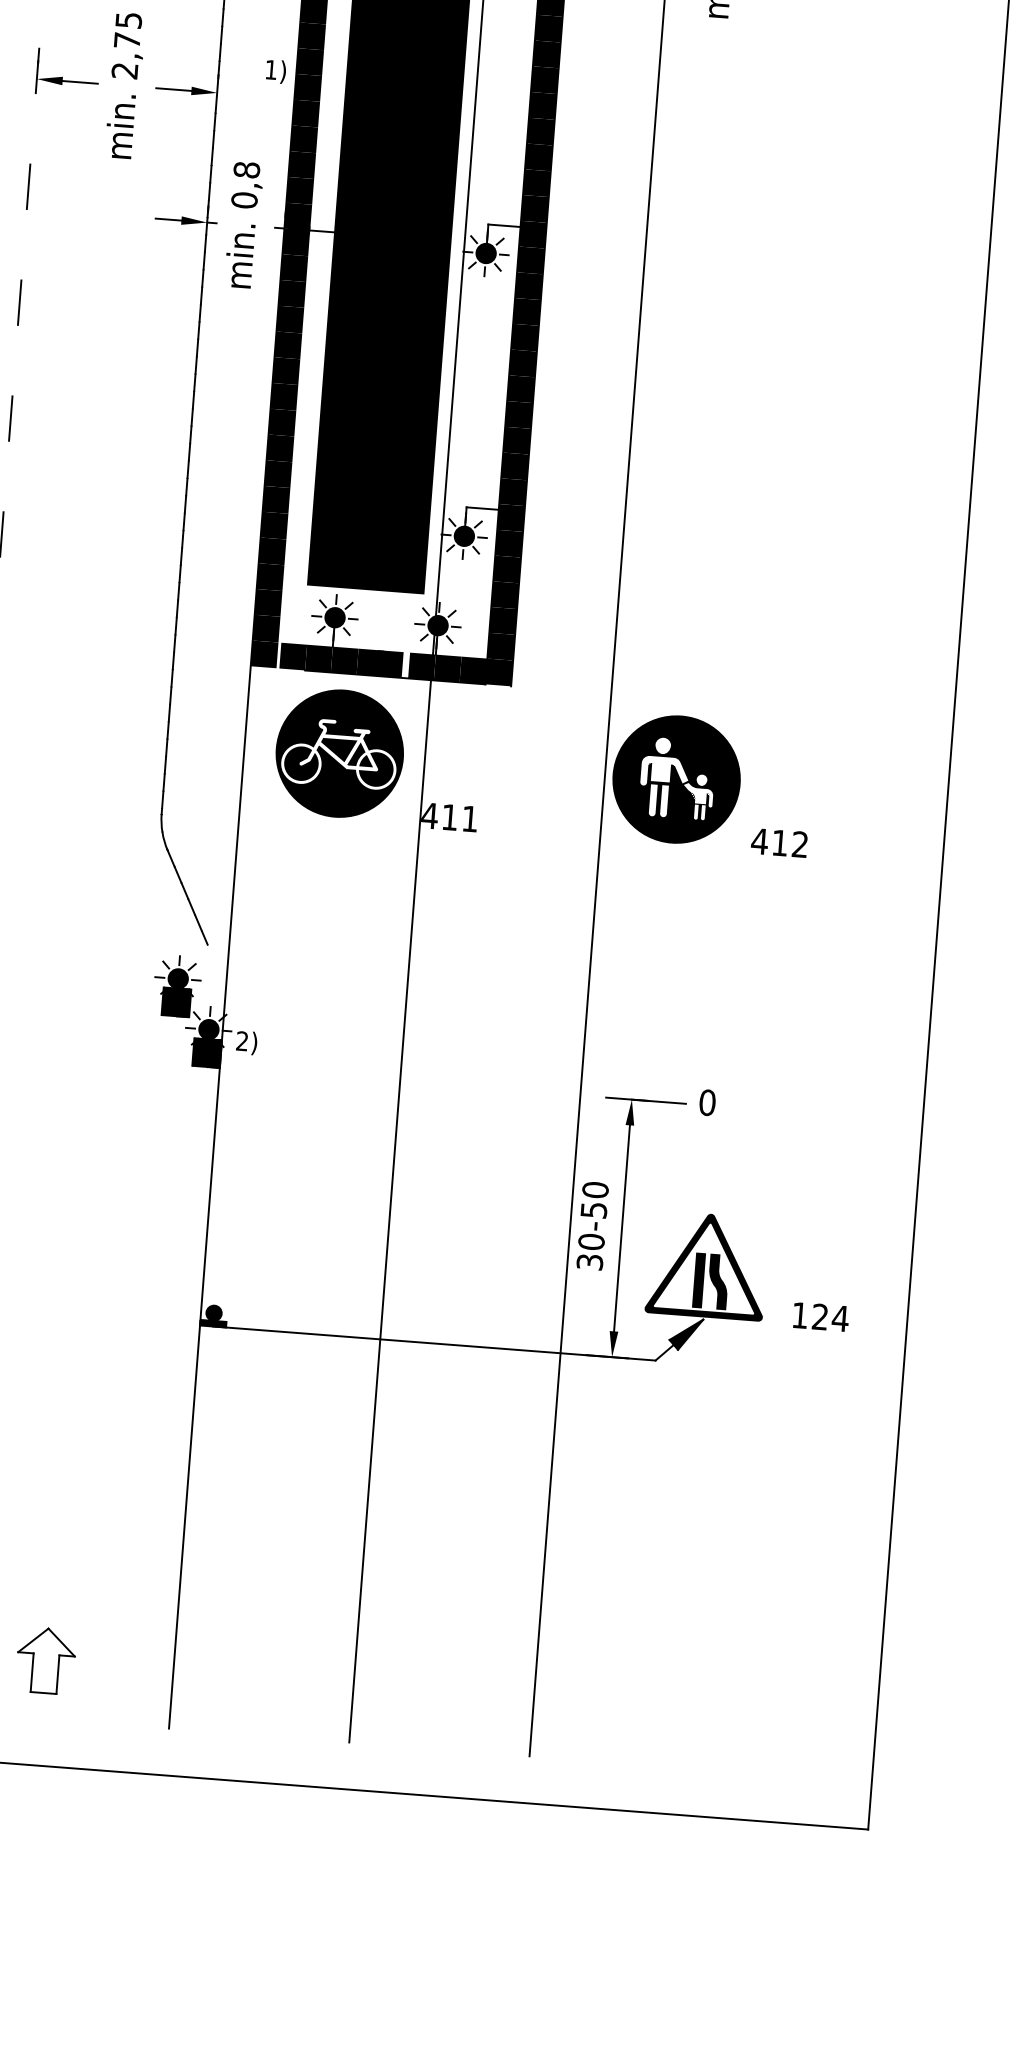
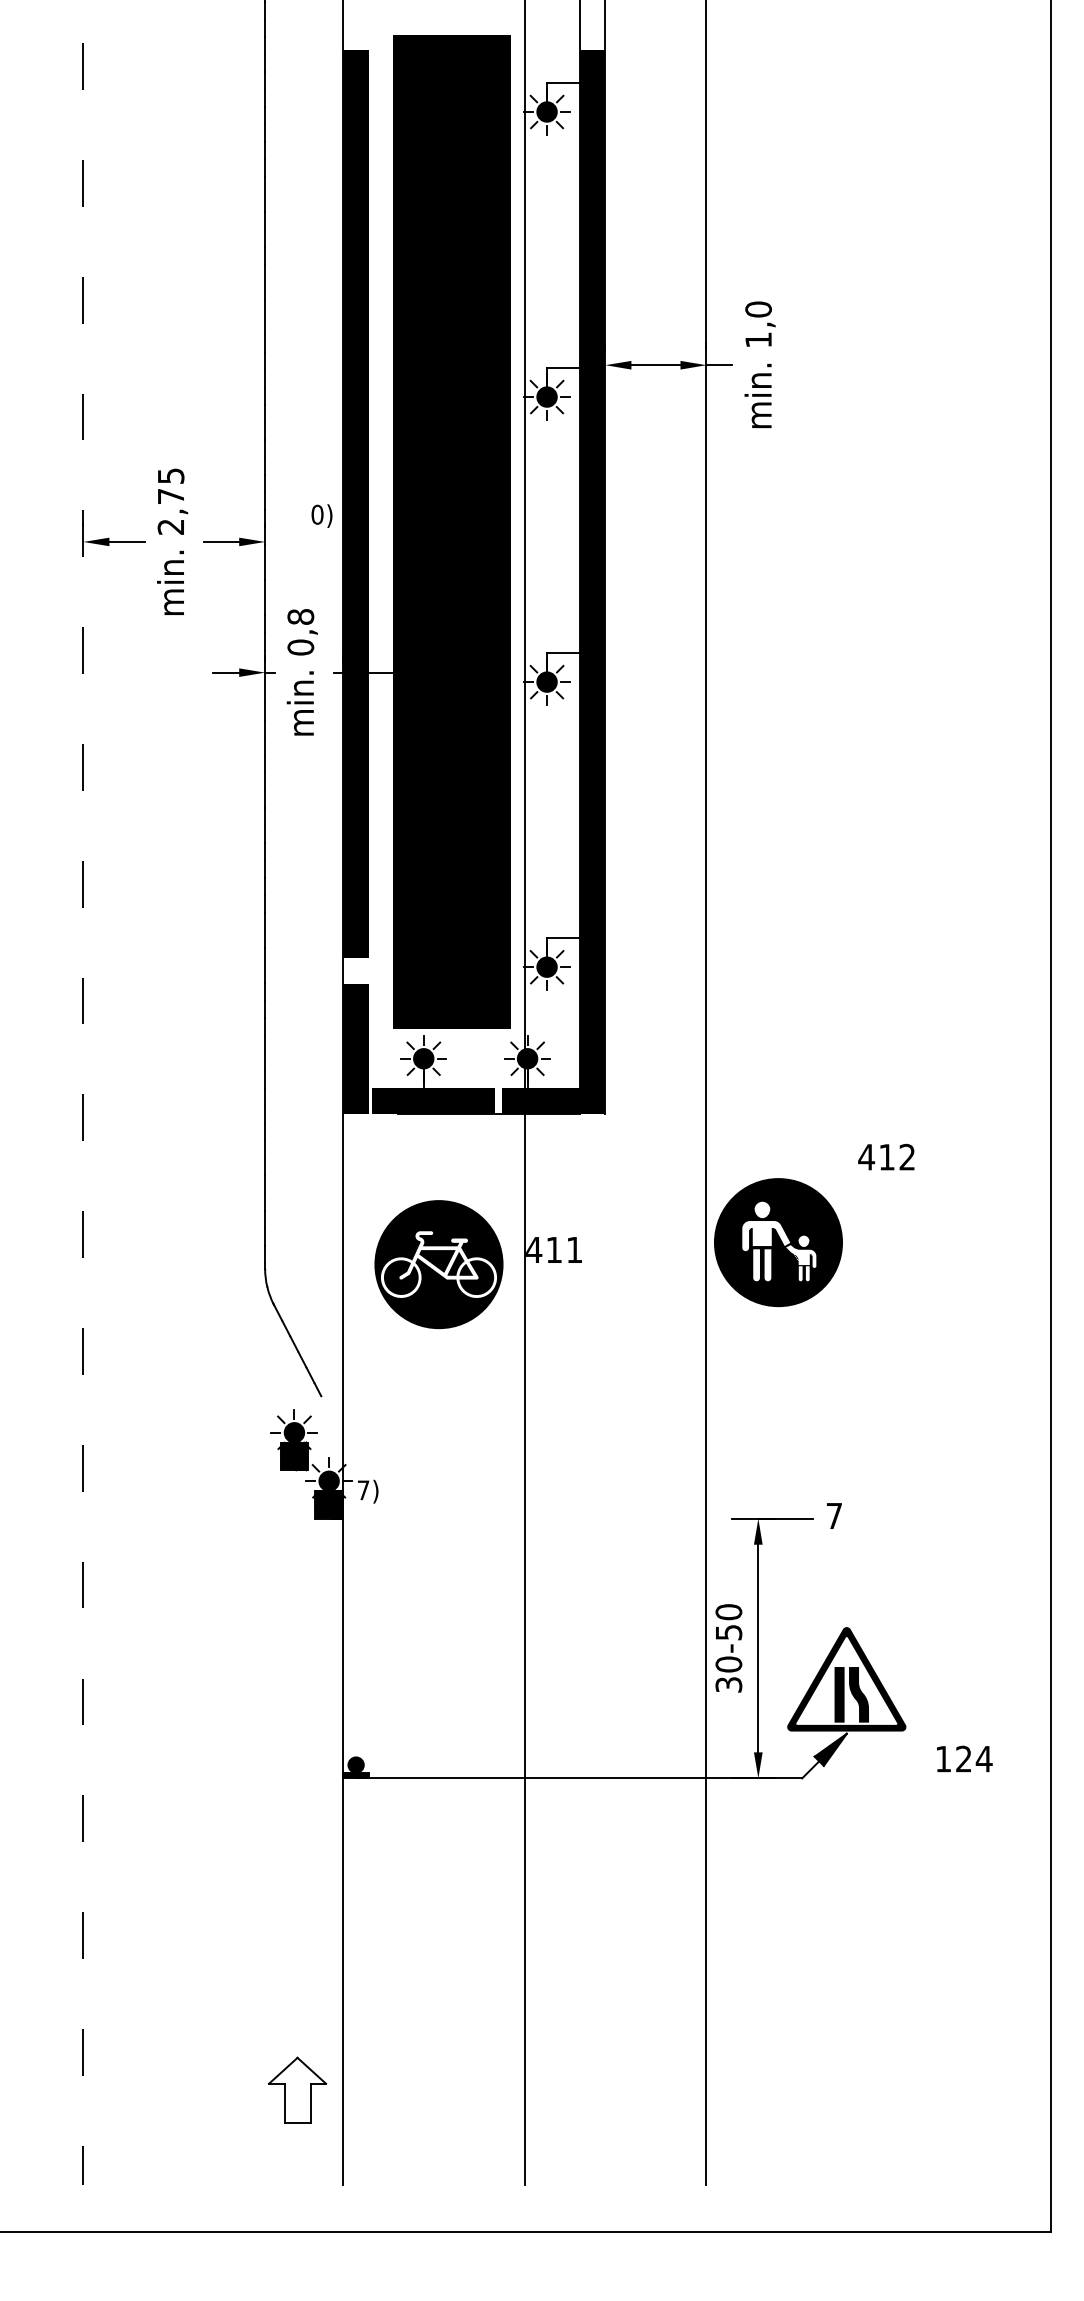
text: (271, 69) -> (317, 514), 1) -> 0)
fill: (274, 525) -> (355, 971), removed
part: (339, 753) -> (438, 1264), moved
part: (676, 779) -> (778, 1242), moved
text: (779, 842) -> (886, 1156), moved
text: (242, 1040) -> (363, 1489), 2) -> 7)
text: (707, 1102) -> (834, 1515), 0 -> 7
text: (820, 1316) -> (964, 1758), moved
part: (46, 1660) -> (297, 2089), moved

